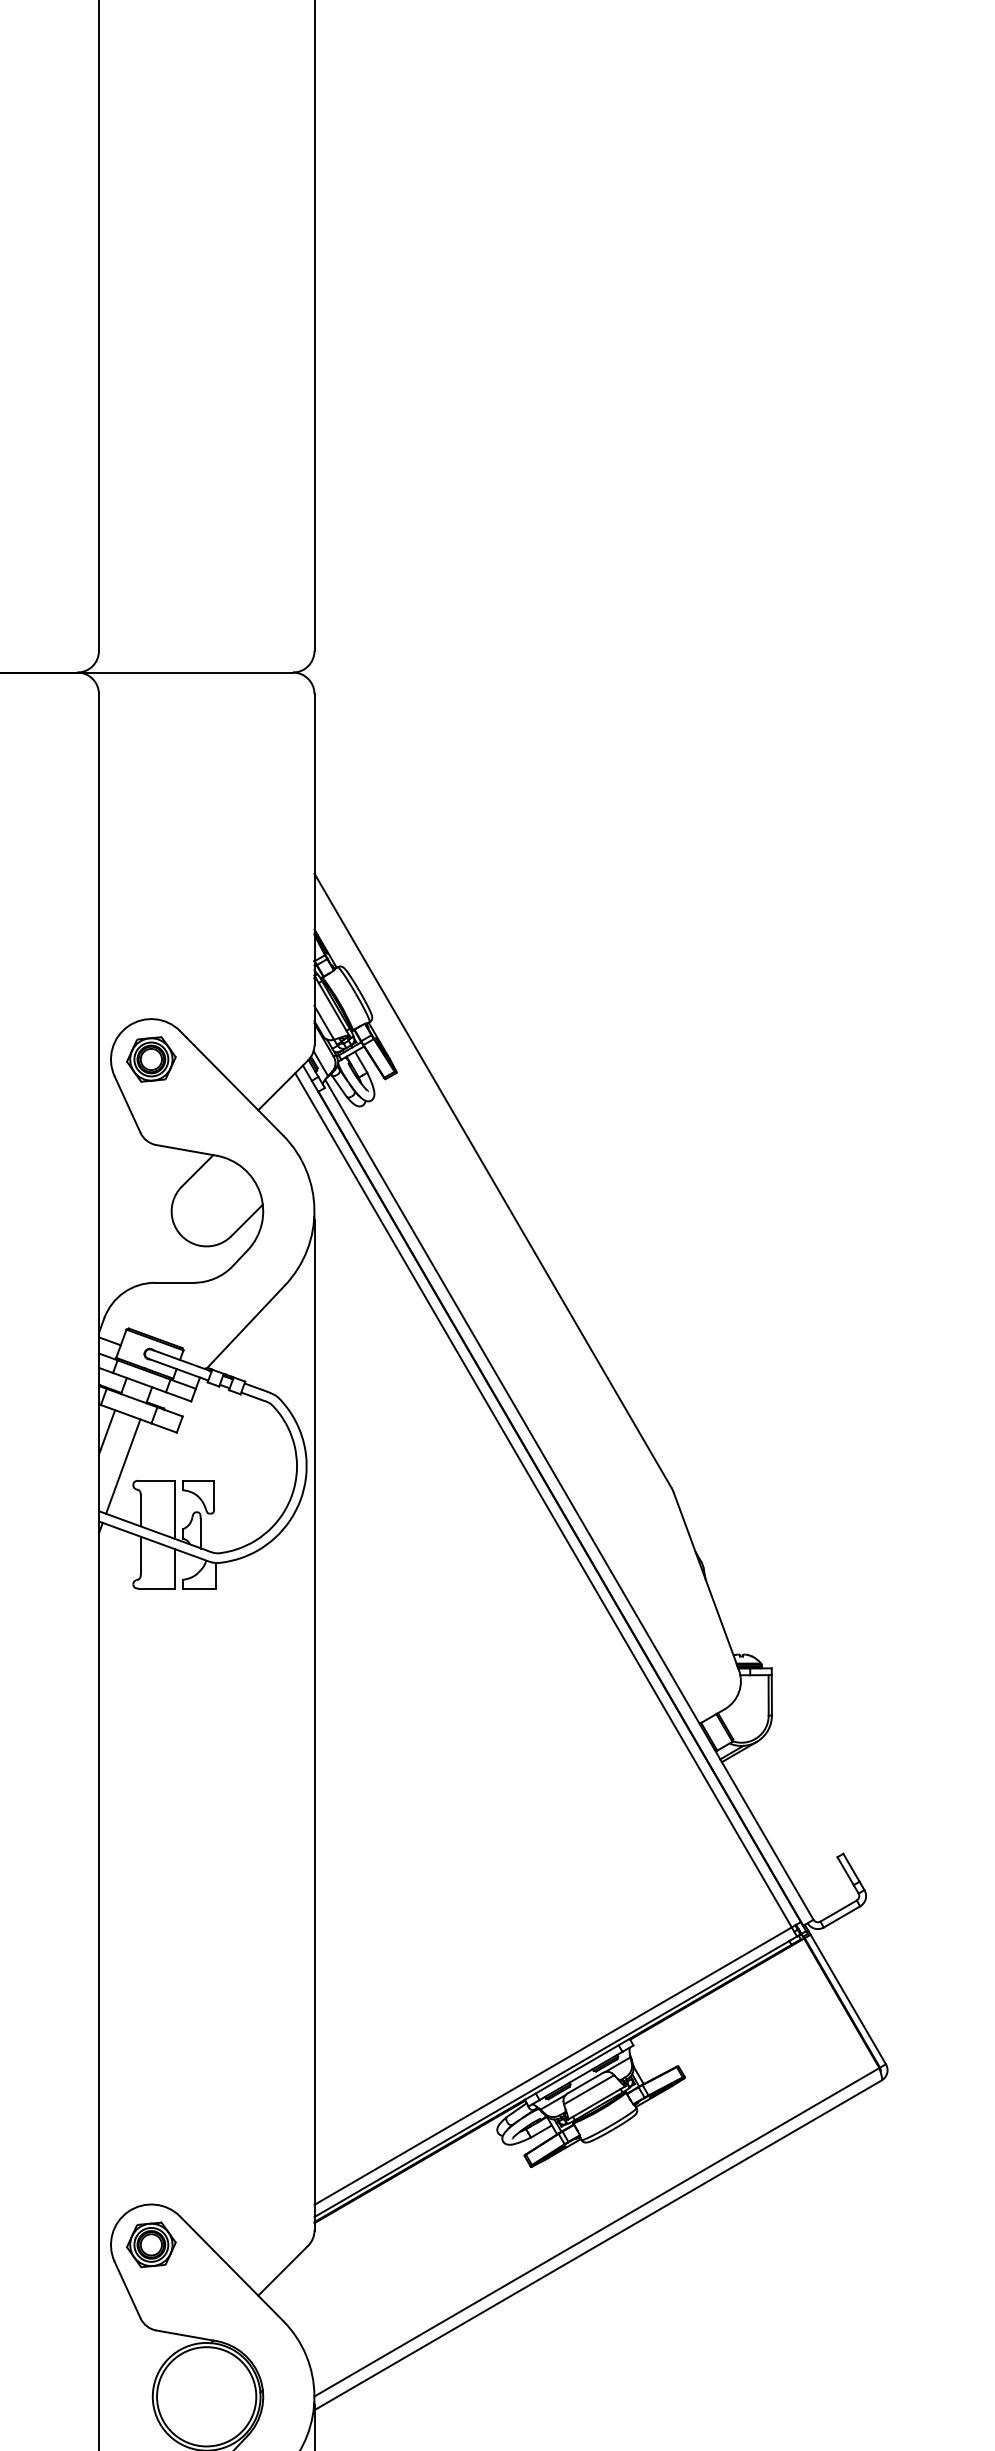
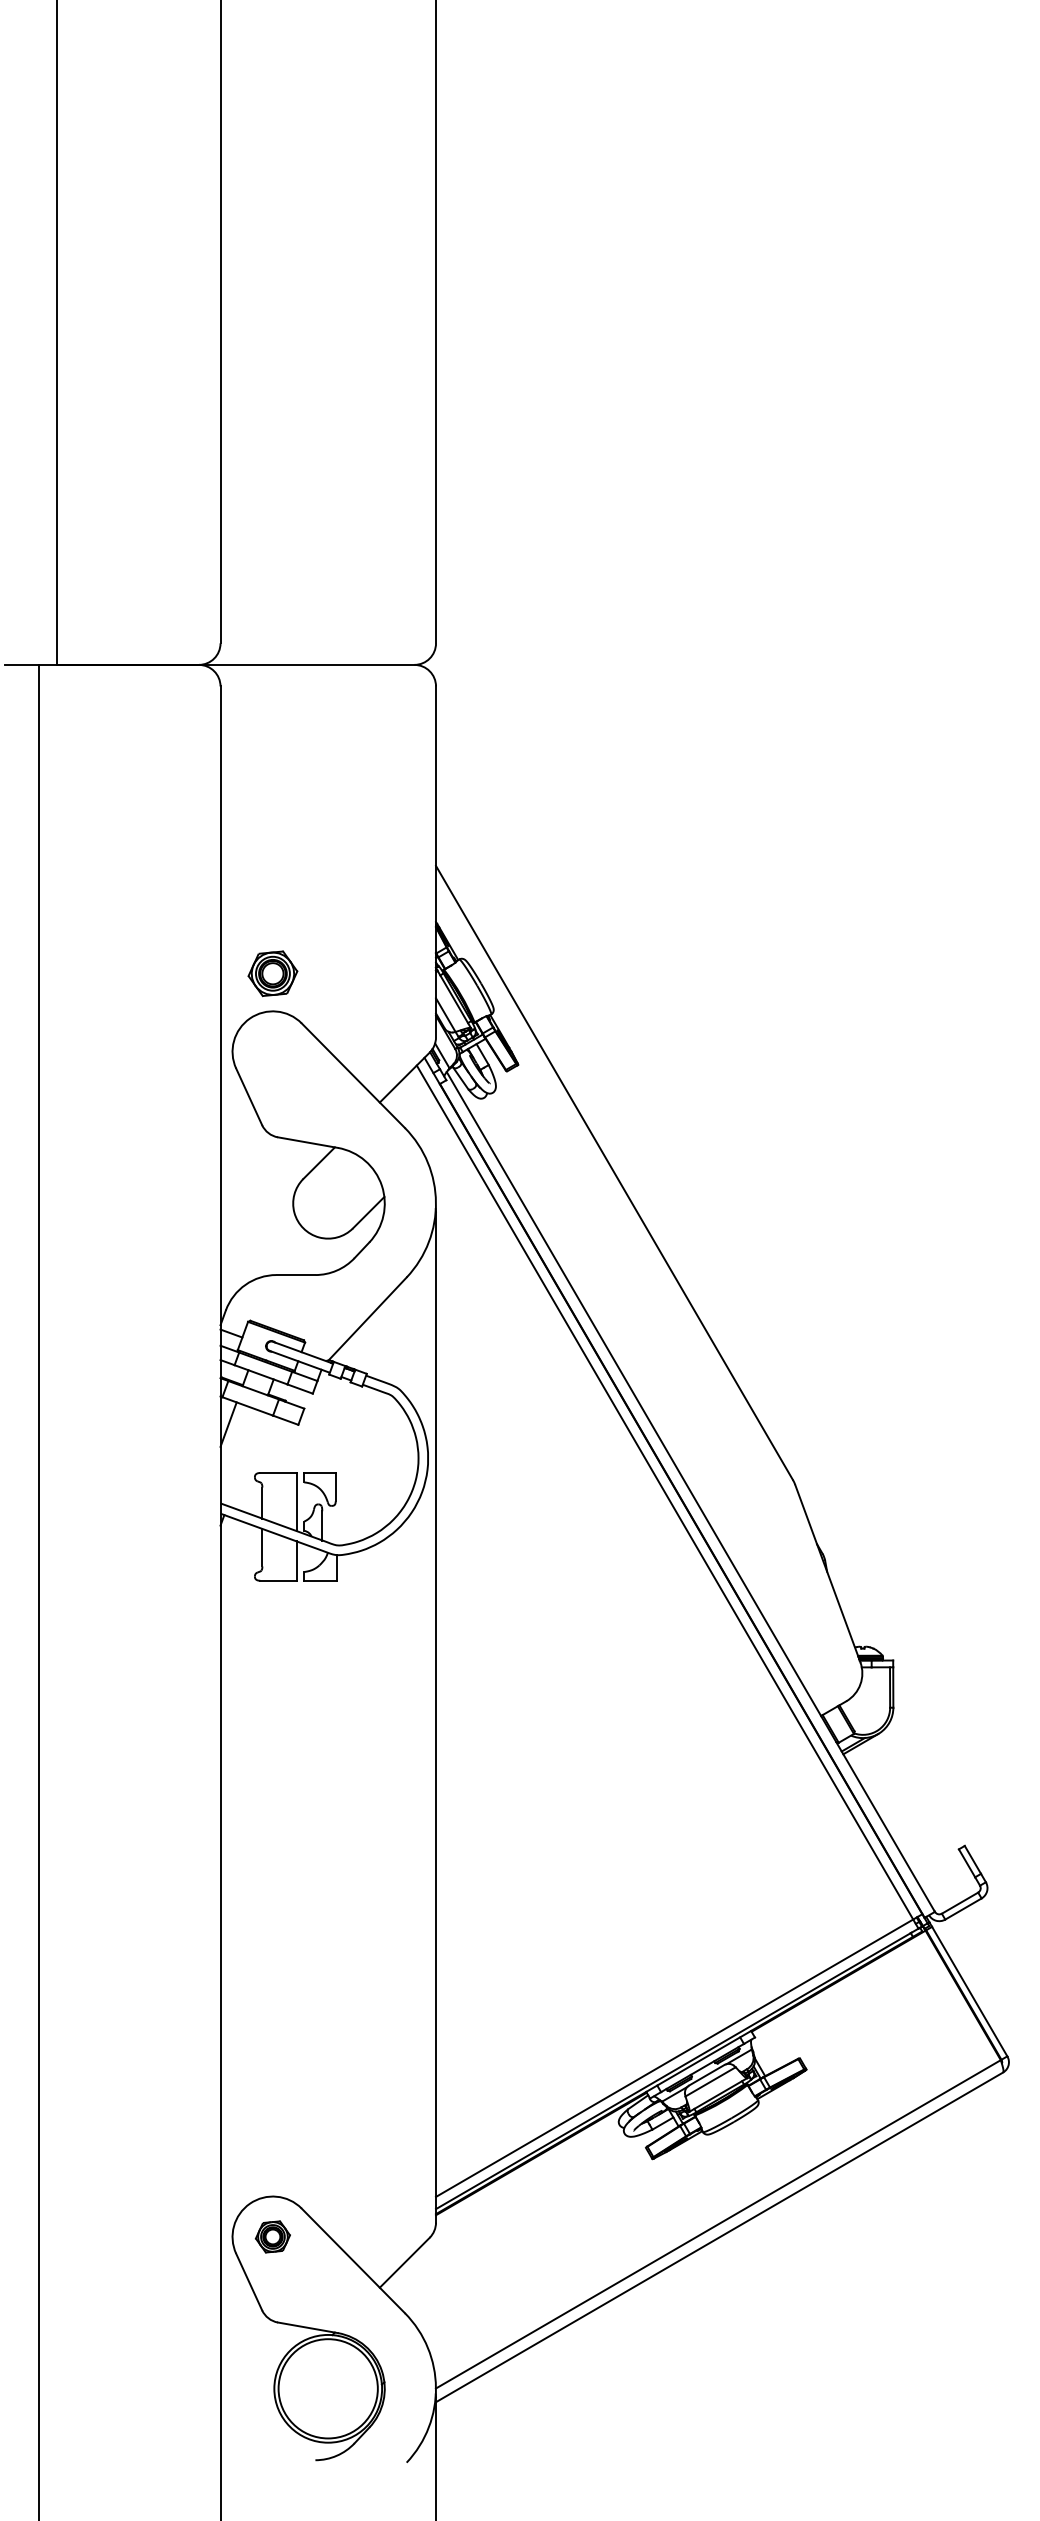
part: (150, 1059) -> (272, 973), moved
line: (122, 1466) -> (244, 1458), removed
part: (150, 2244) -> (272, 2236), size x0.7

